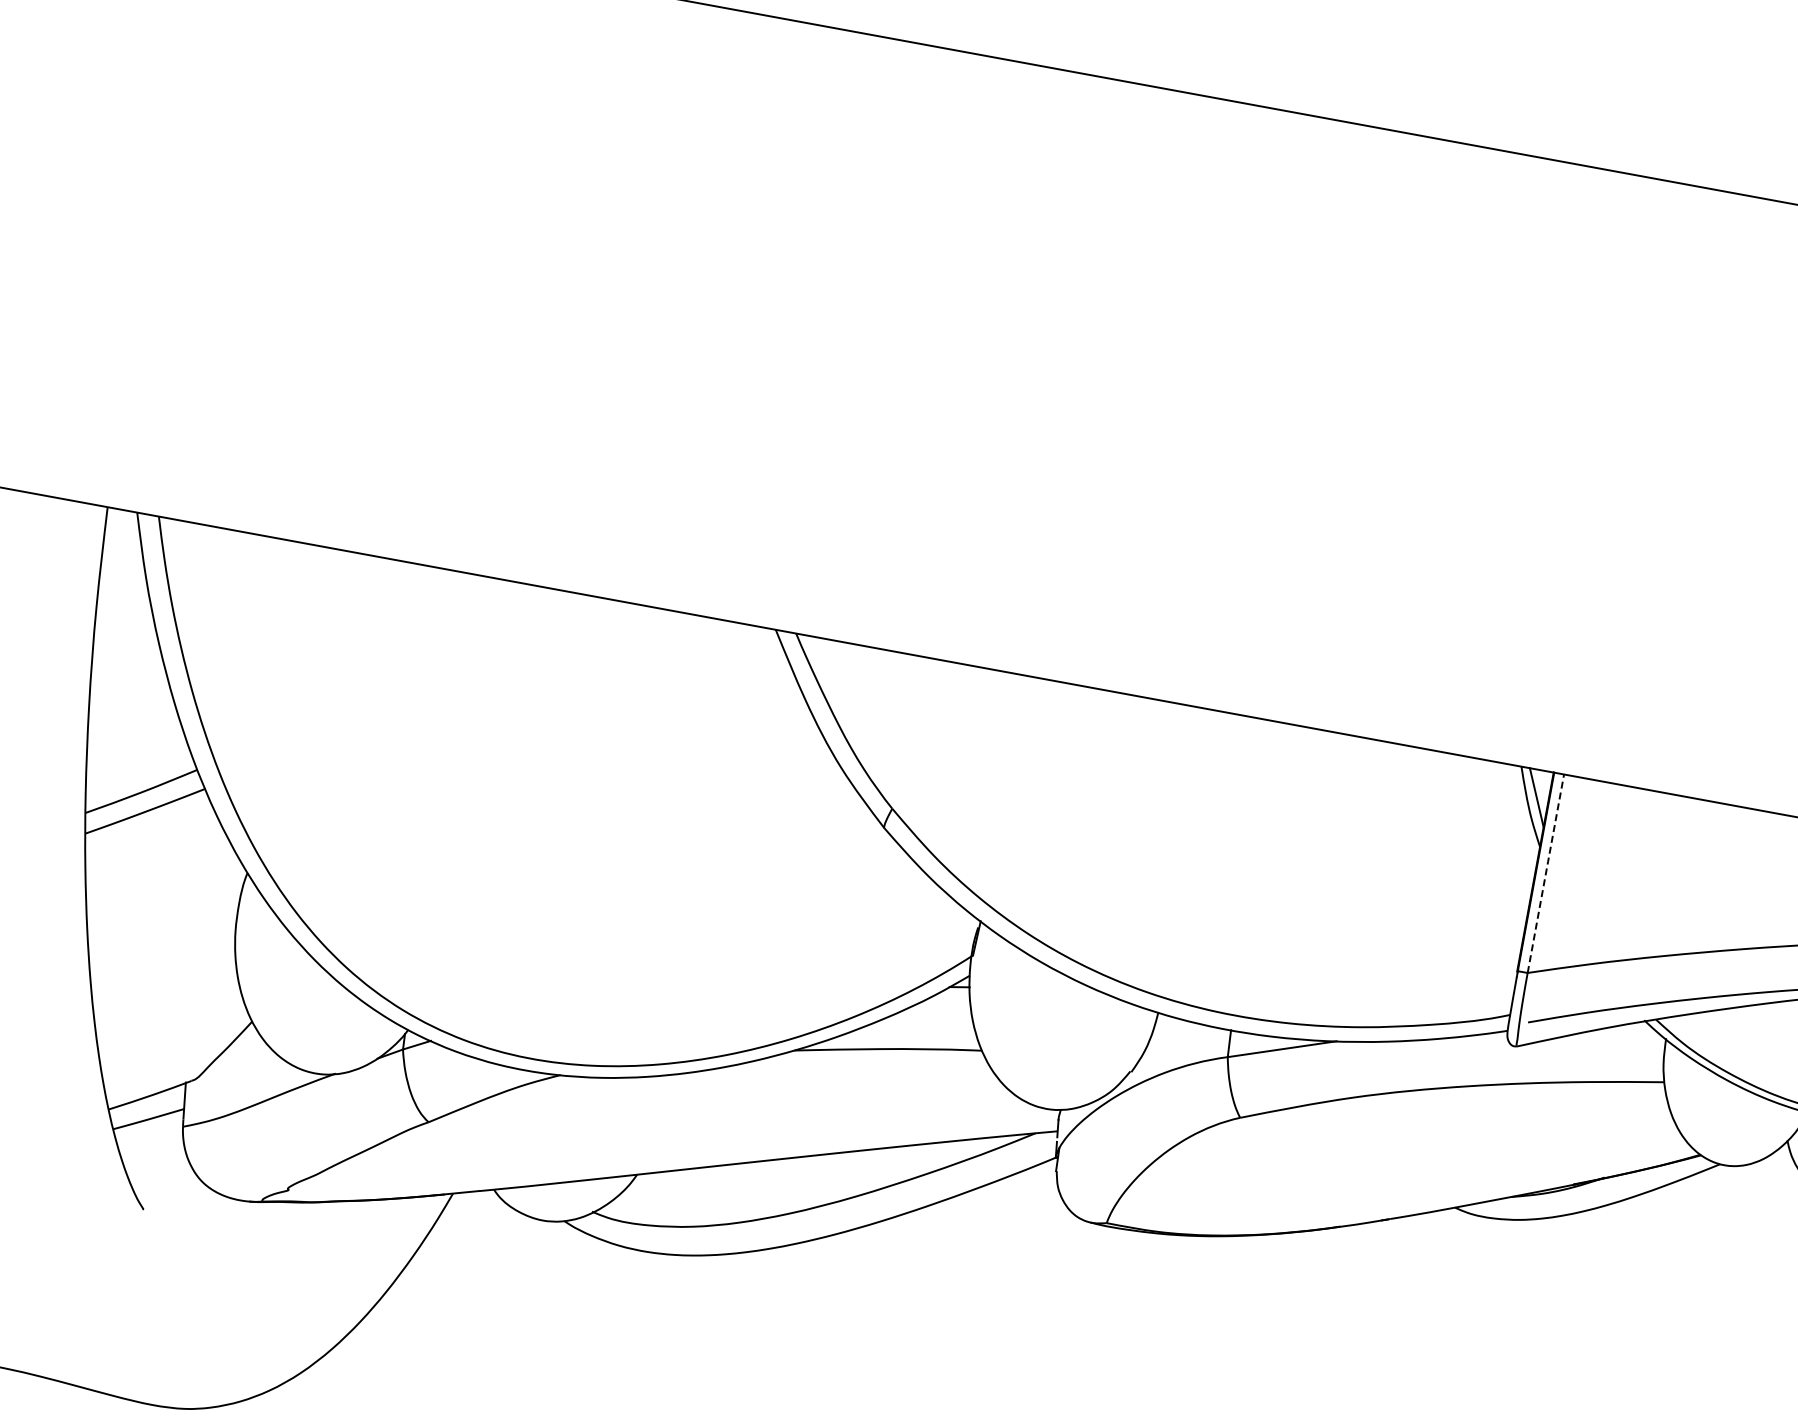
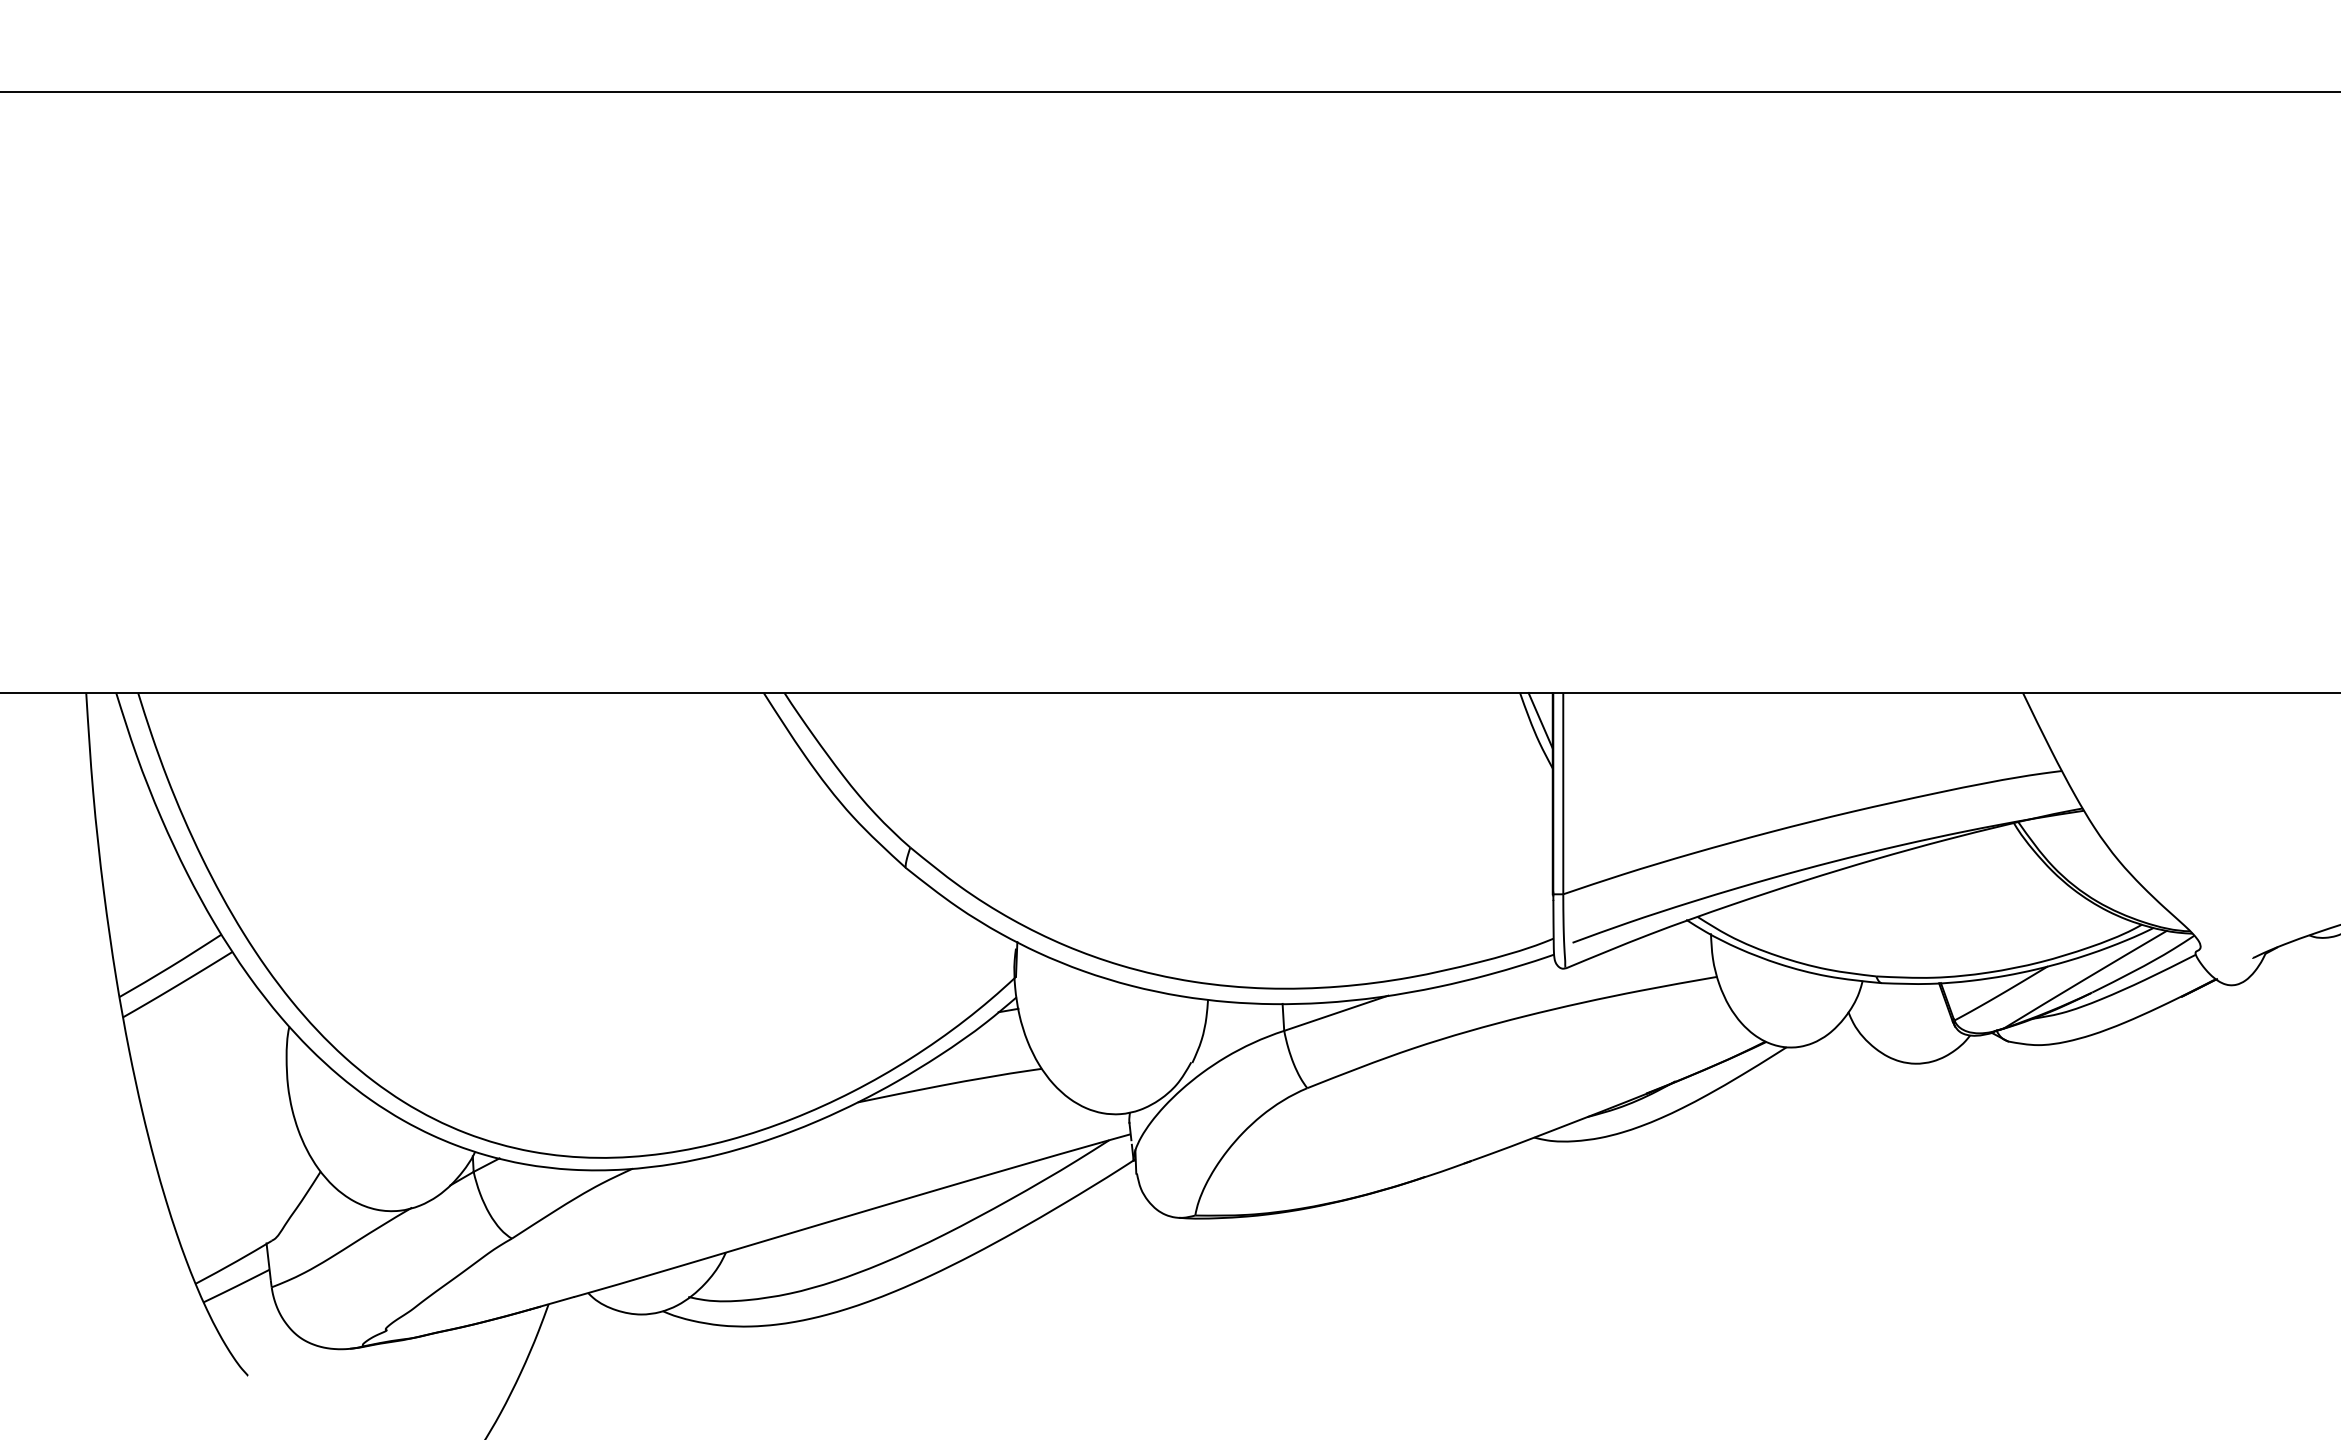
line: (1546, 872) -> (1563, 792), dashed -> solid

